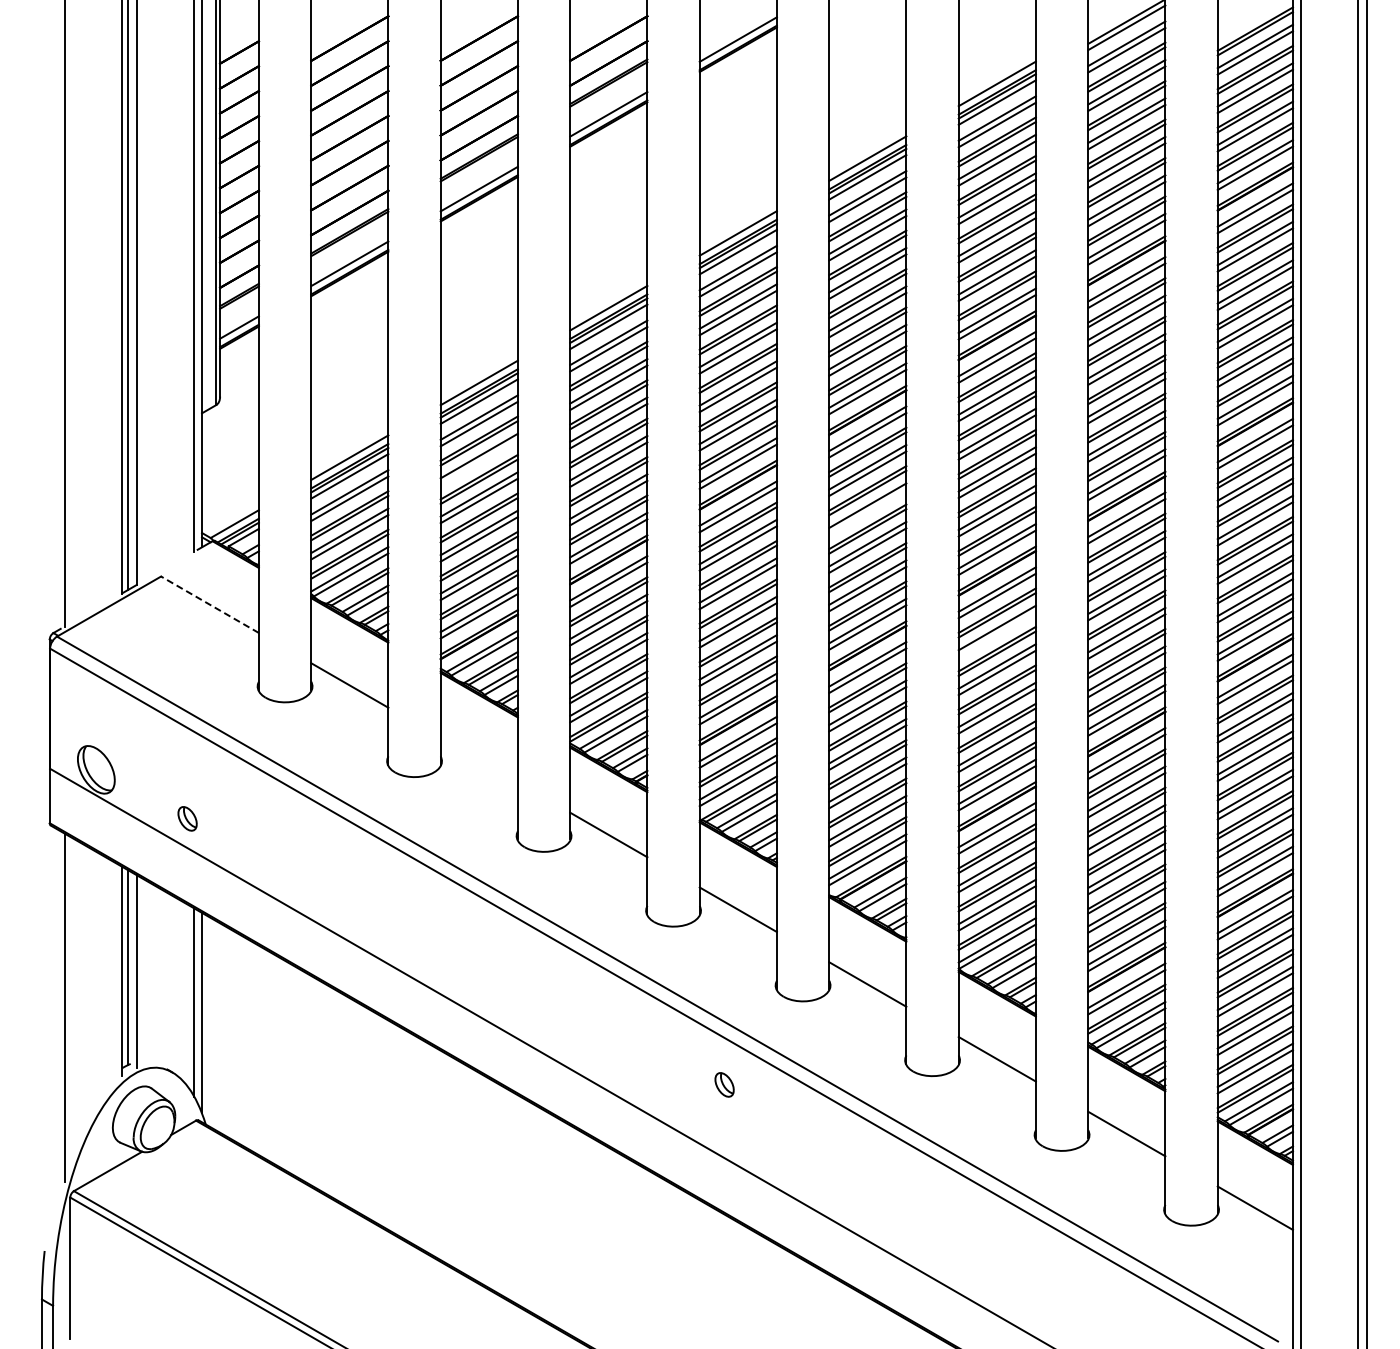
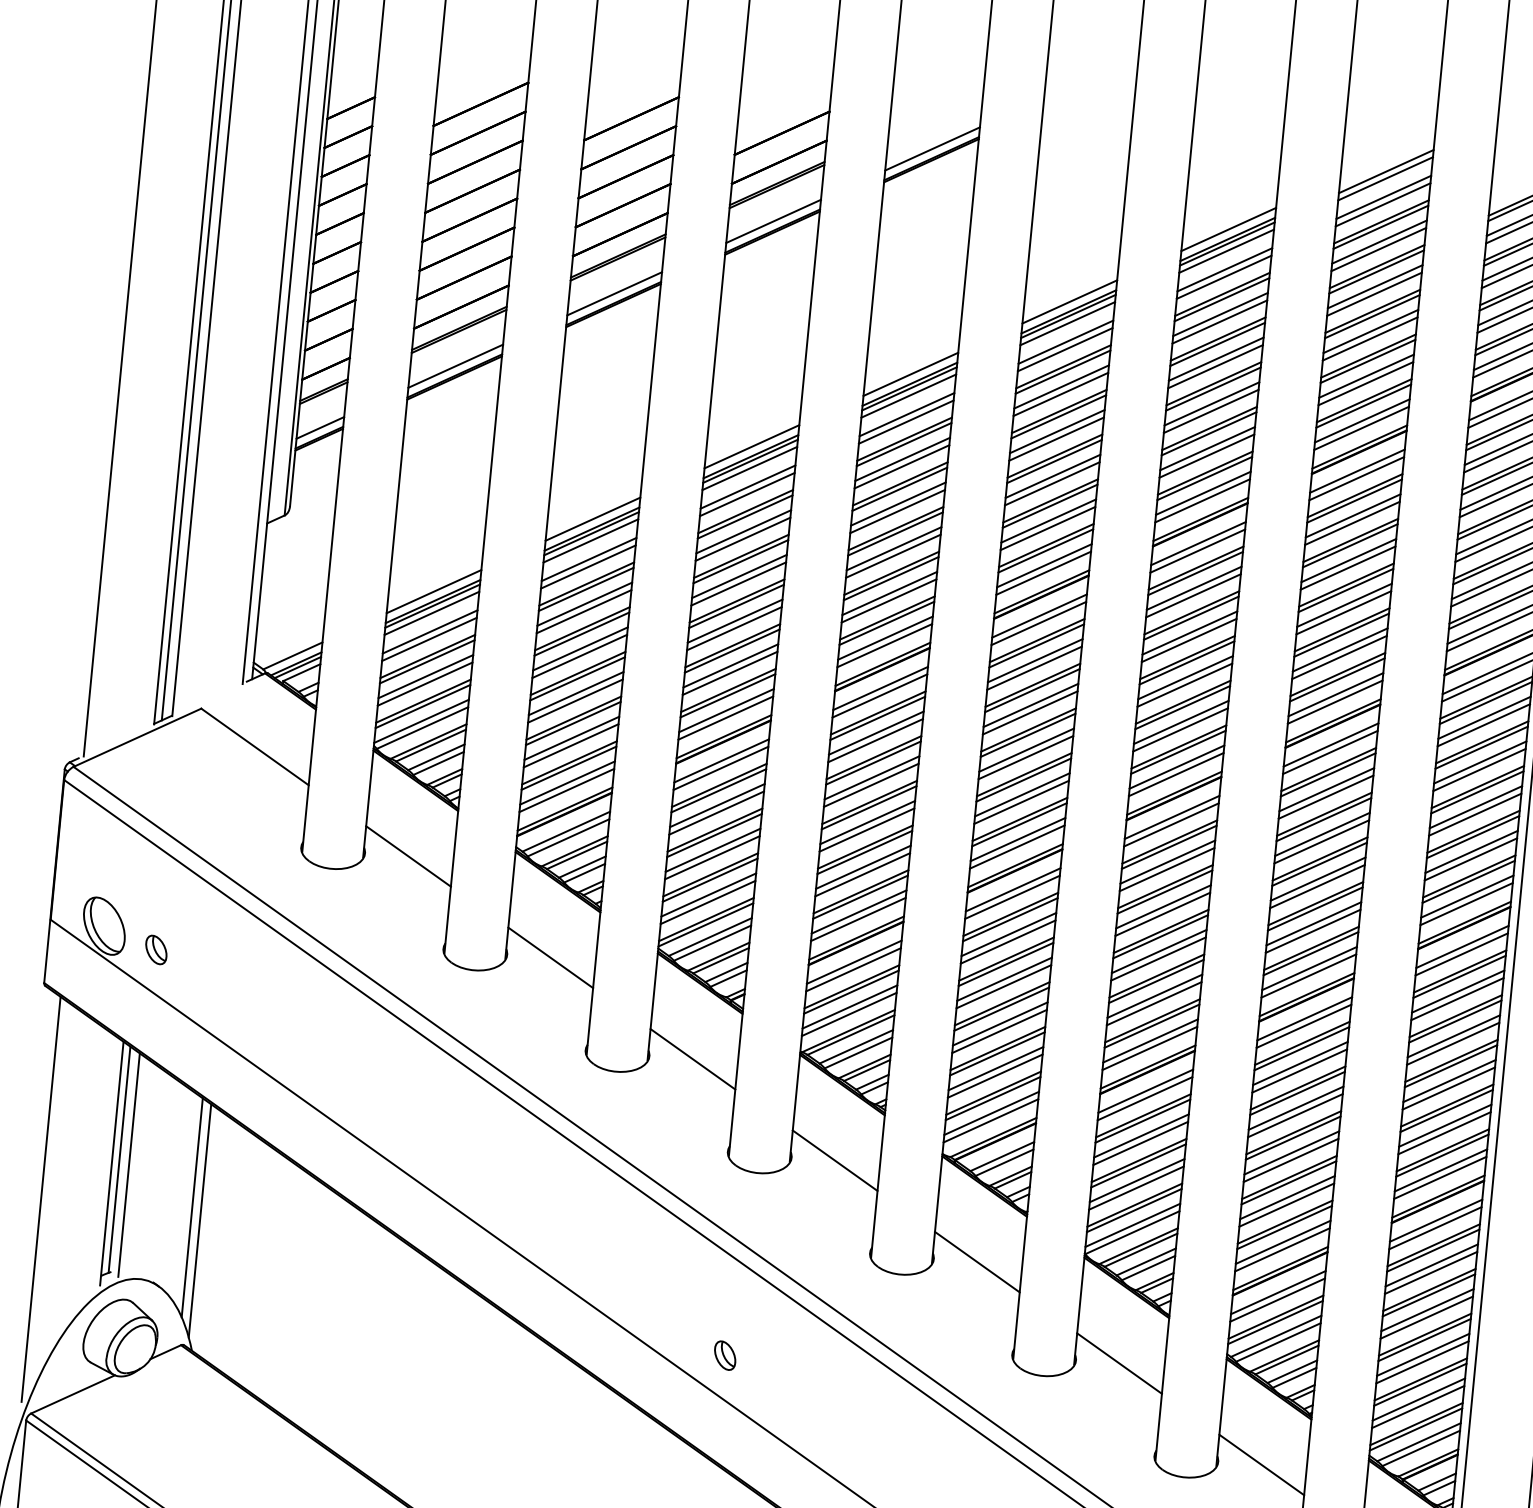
line: (478, 462) -> (583, 611), added
line: (867, 511) -> (1029, 712), added
line: (209, 604) -> (254, 746), dashed -> solid
line: (996, 634) -> (1166, 869), added
line: (478, 759) -> (549, 956), added
part: (187, 818) -> (156, 949), moved
part: (724, 1084) -> (725, 1355), moved

